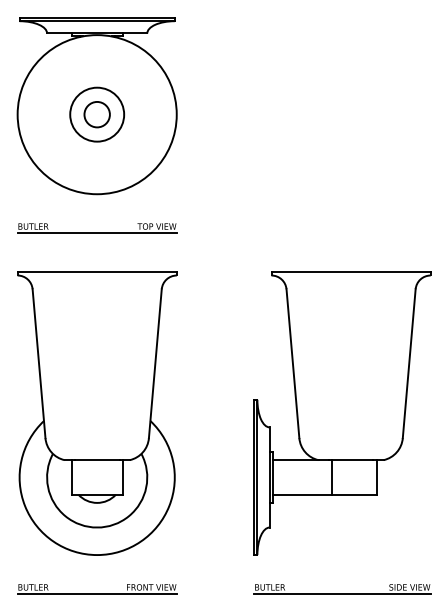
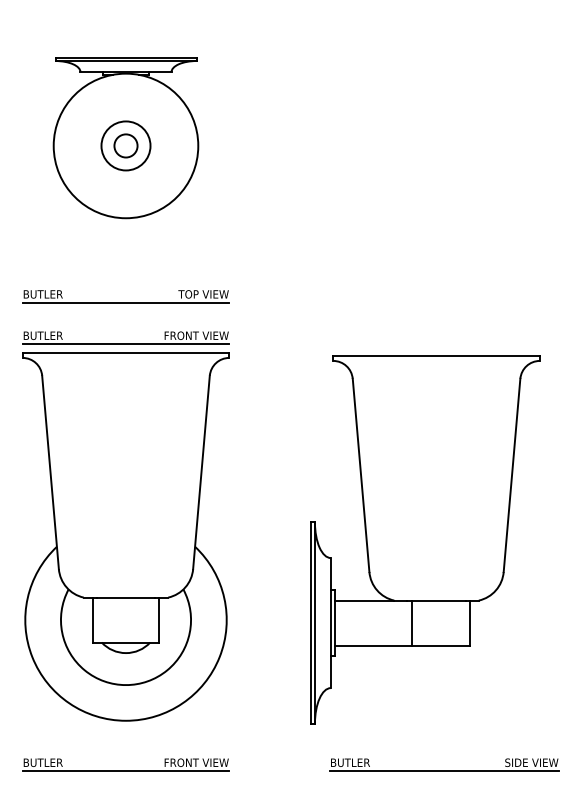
part: (96, 106) -> (125, 138), size x0.7
part: (96, 259) -> (125, 337), added
part: (342, 413) -> (425, 539), moved

